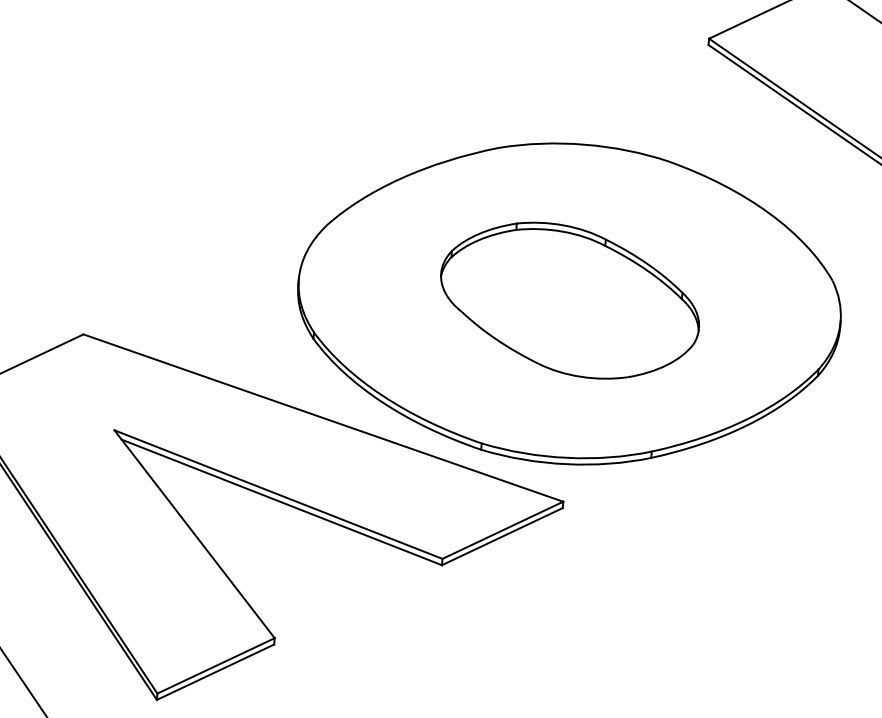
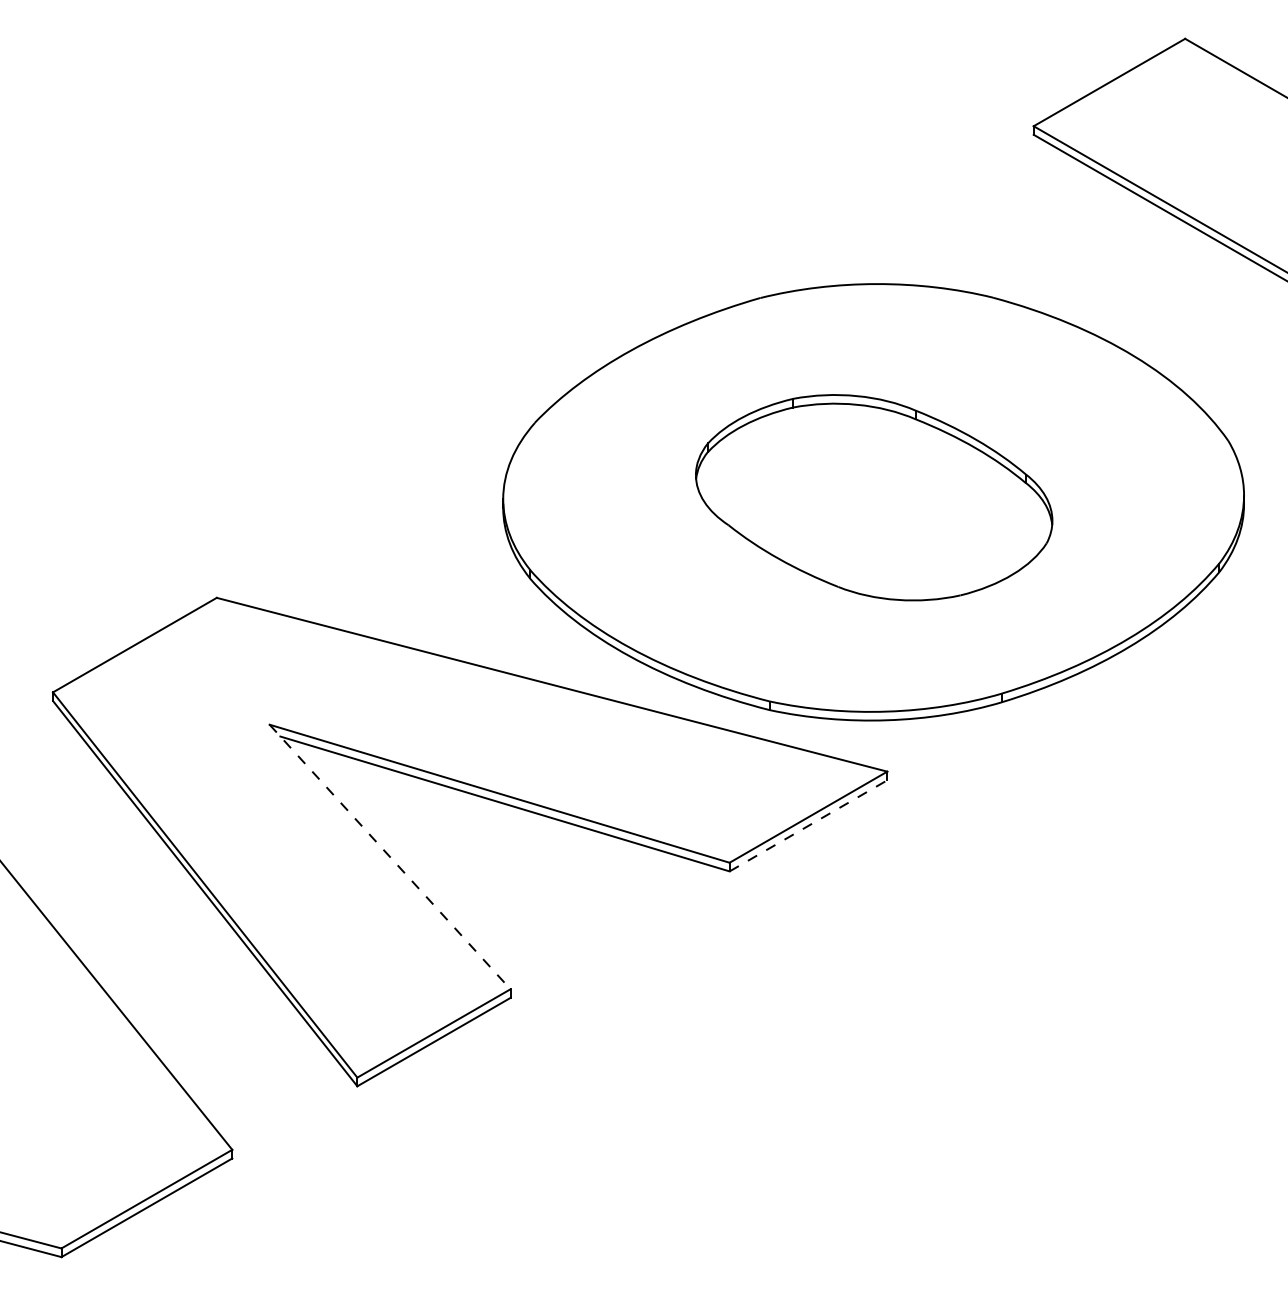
line: (194, 533) -> (390, 856), solid -> dashed
line: (502, 536) -> (808, 825), solid -> dashed

